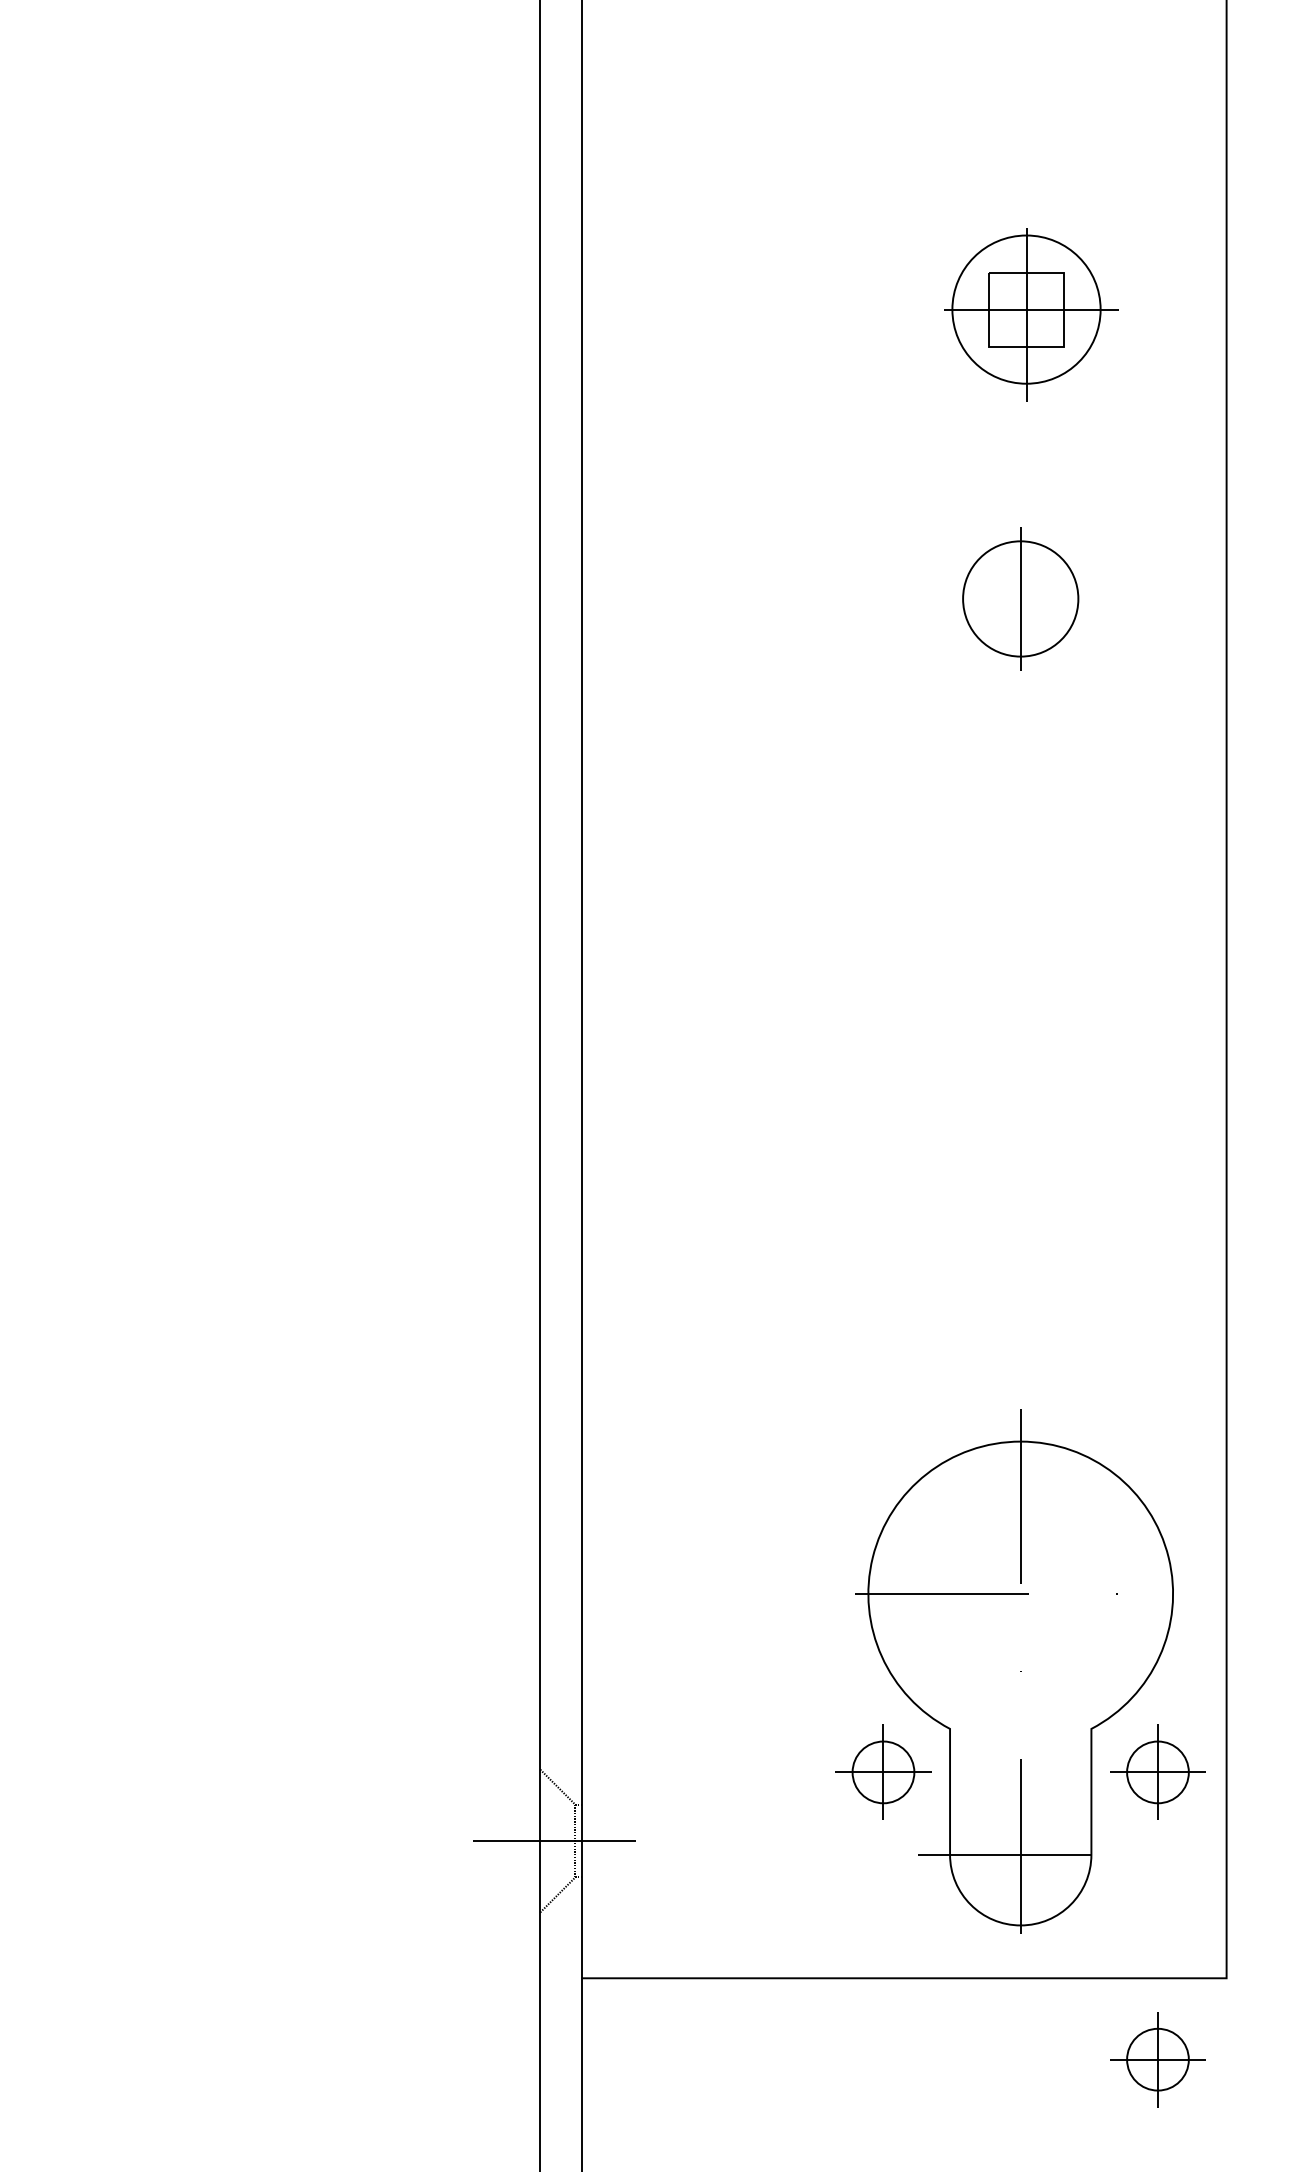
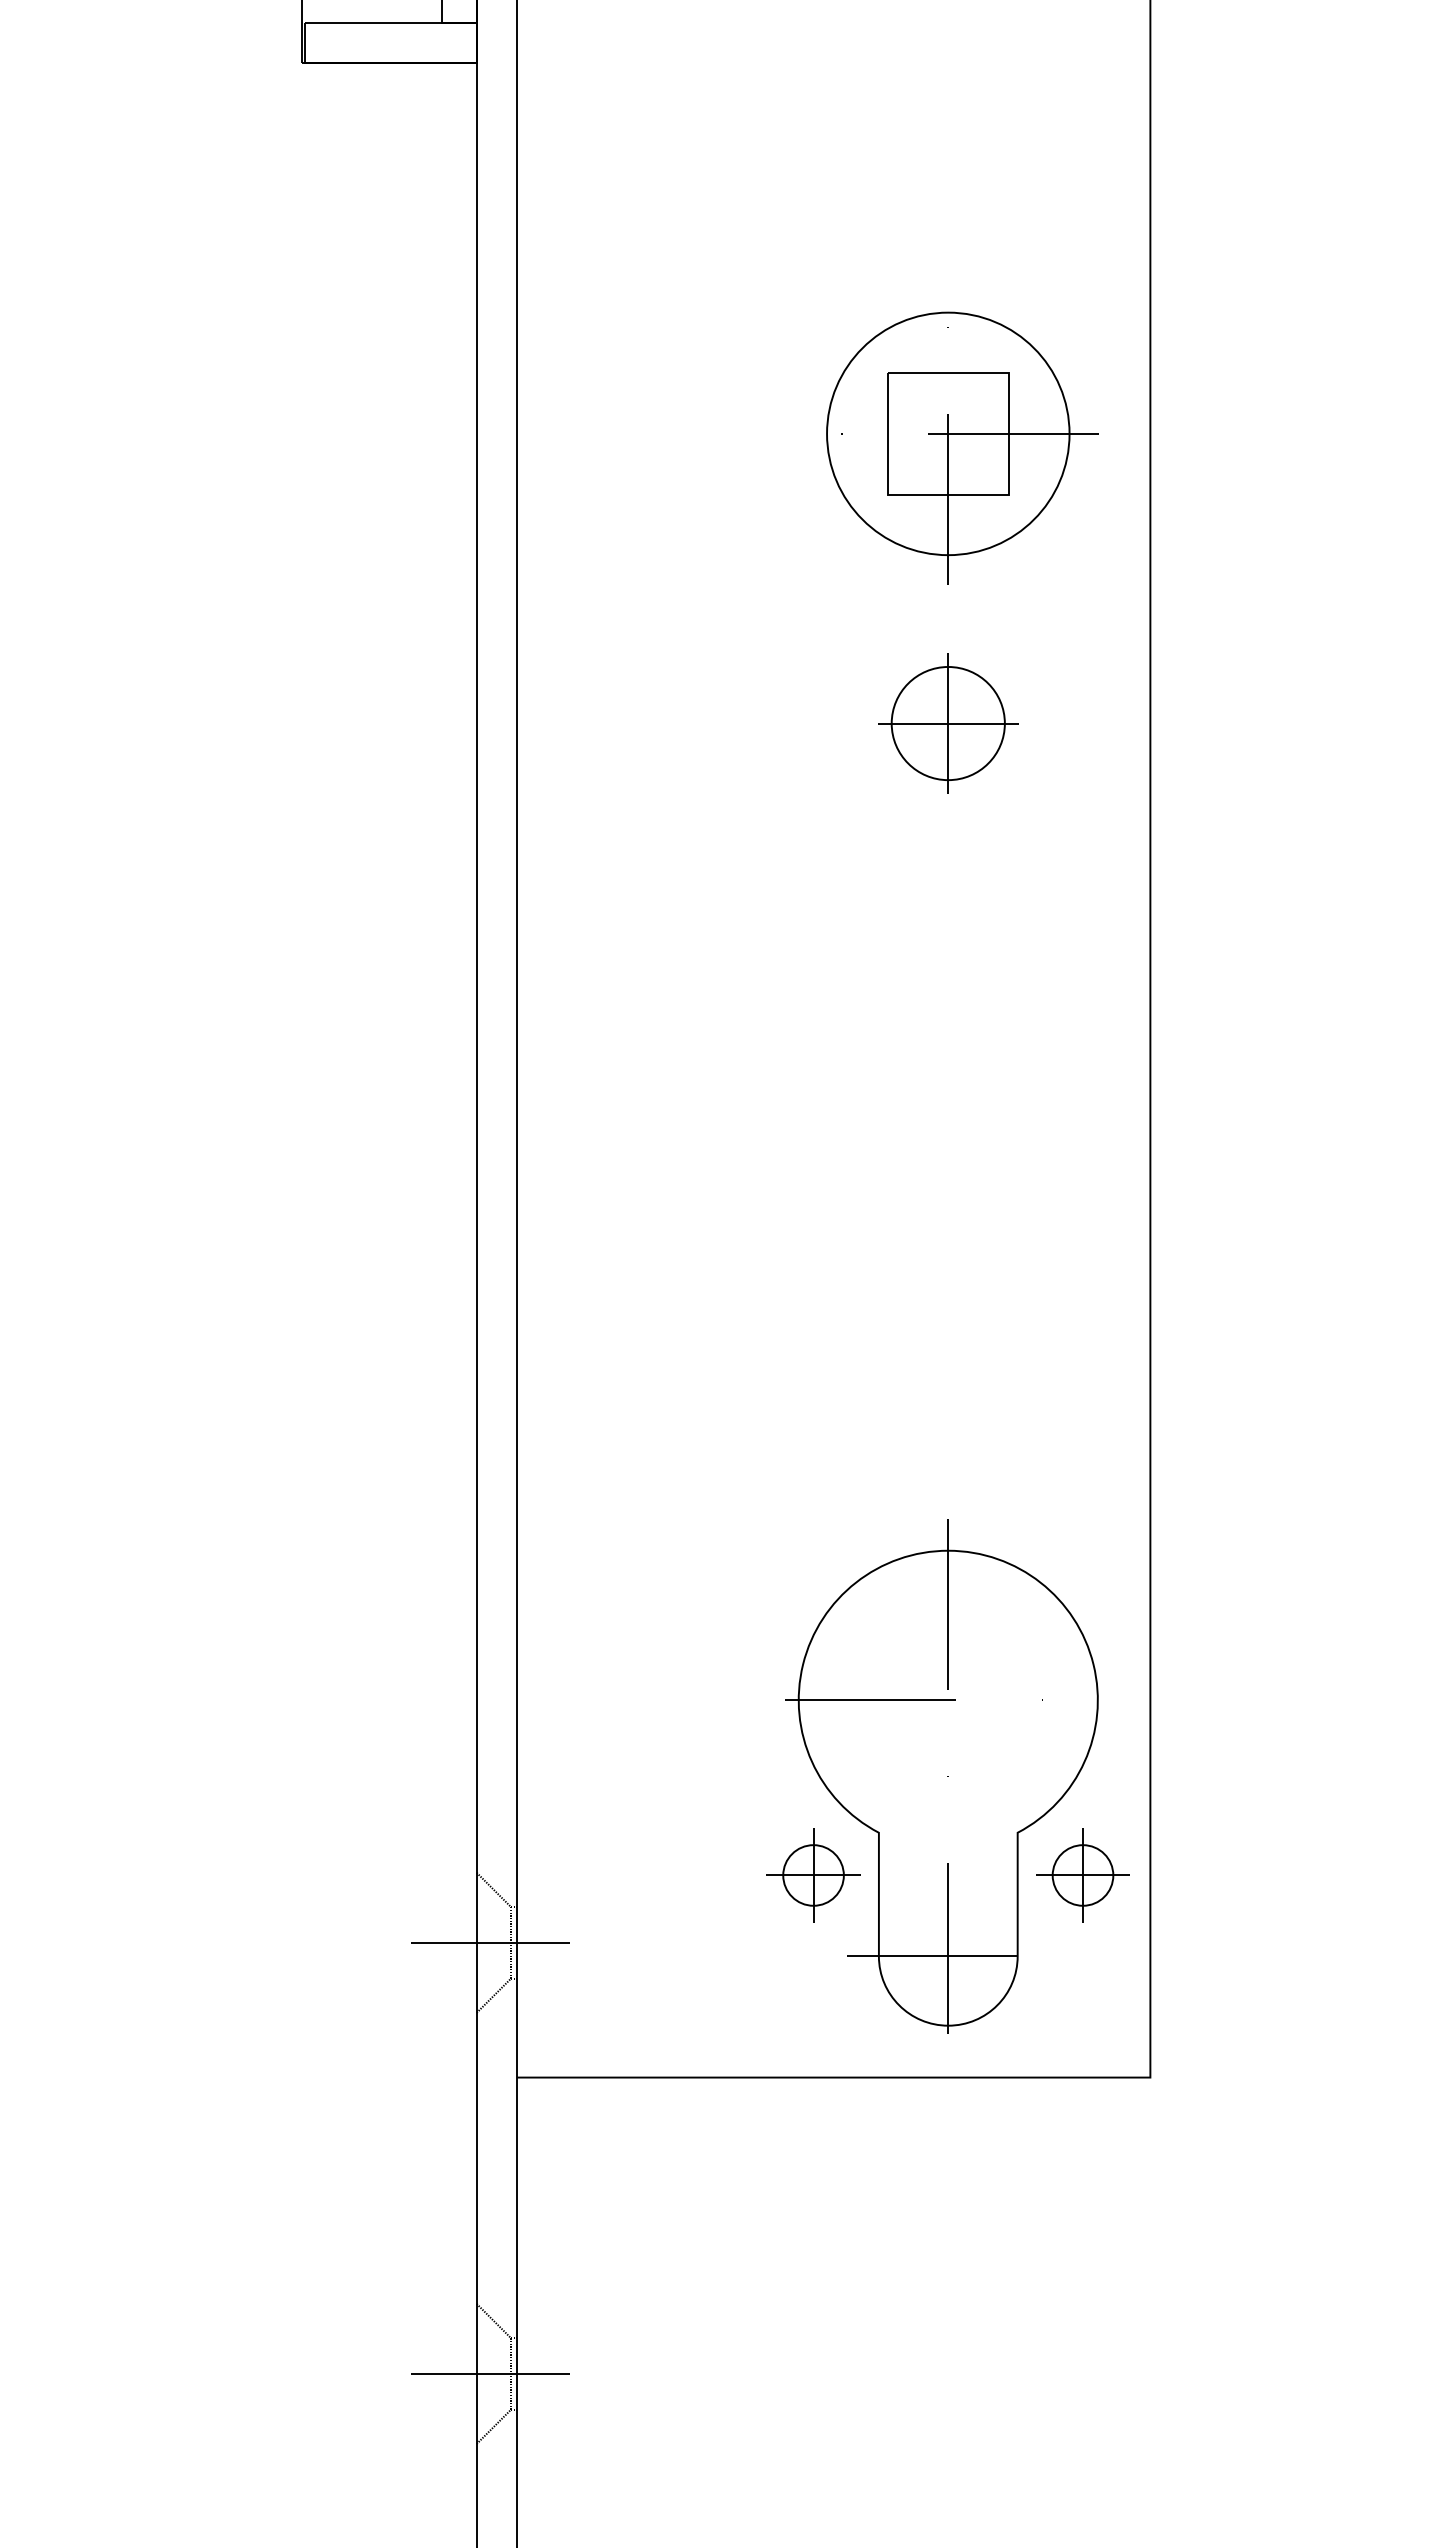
part: (1035, 317) -> (962, 447), size x1.67
line: (1020, 598) -> (948, 723), added
part: (1157, 2059) -> (1082, 2157), removed

